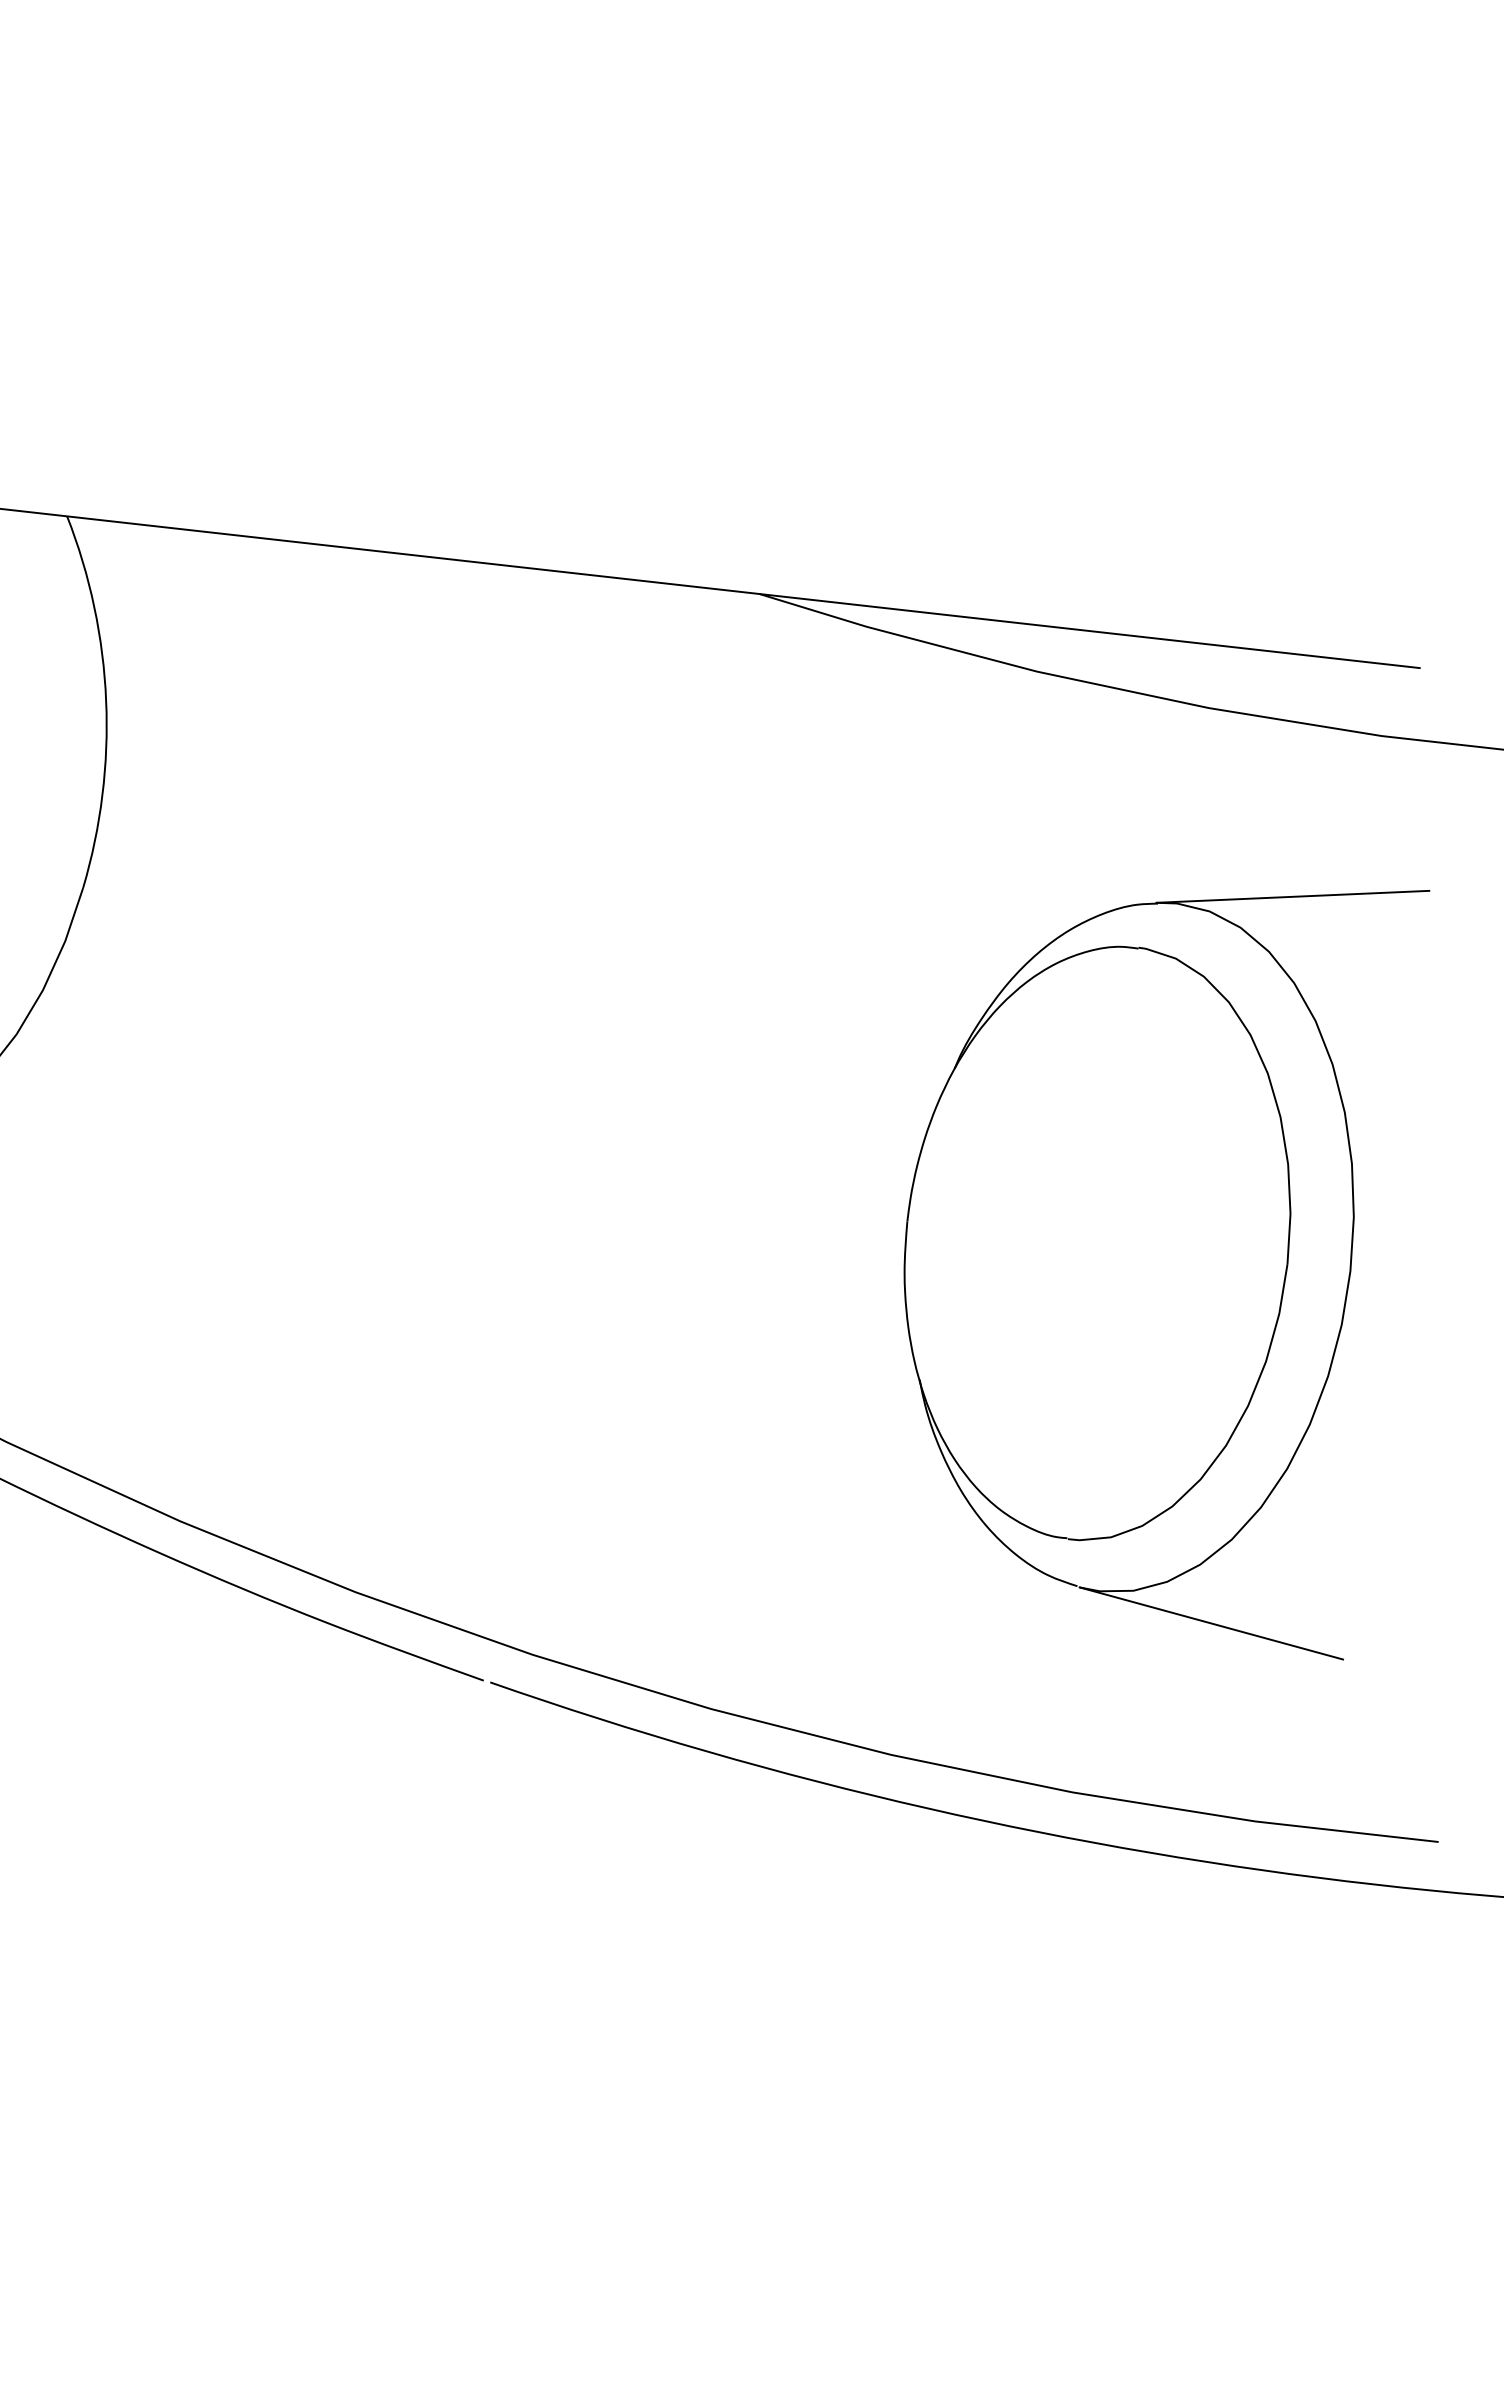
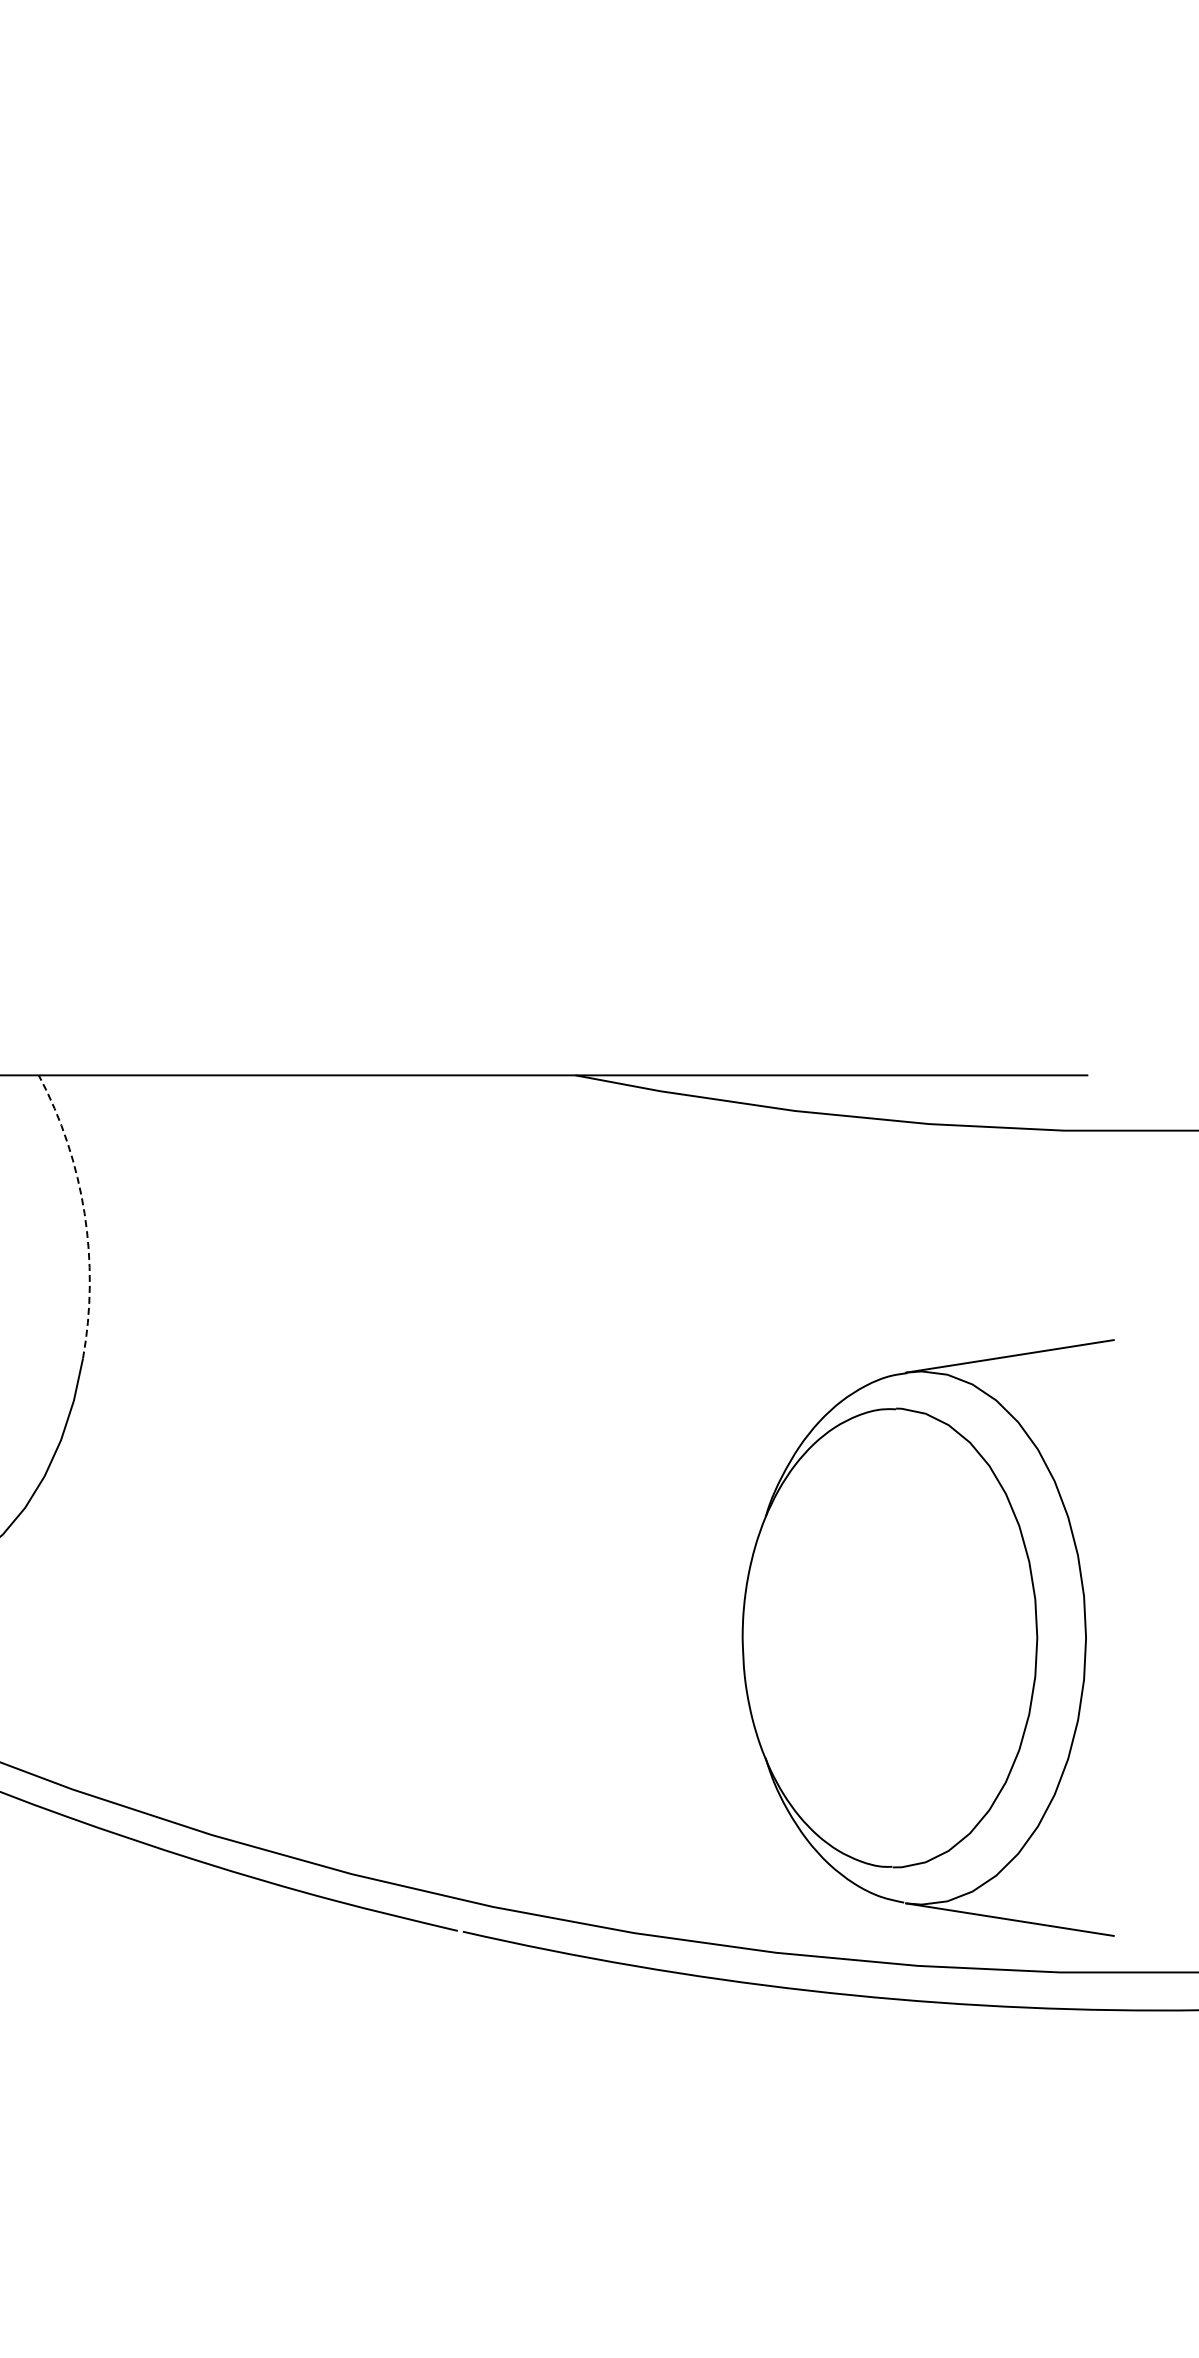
arc: (106, 701) -> (84, 1213), solid -> dashed
part: (1145, 1247) -> (927, 1637), moved

